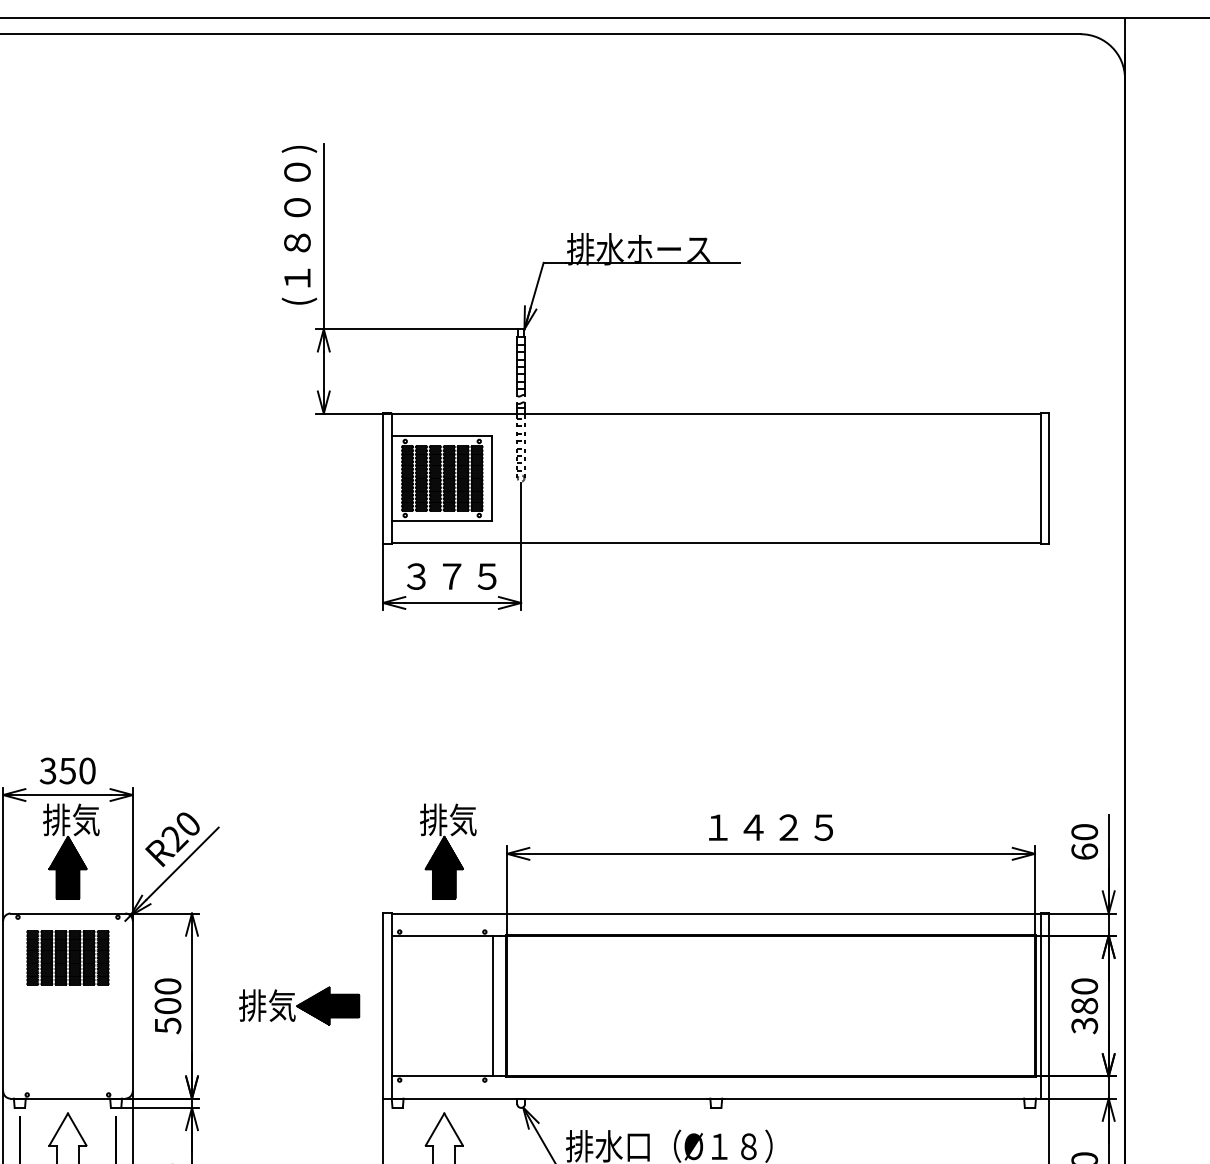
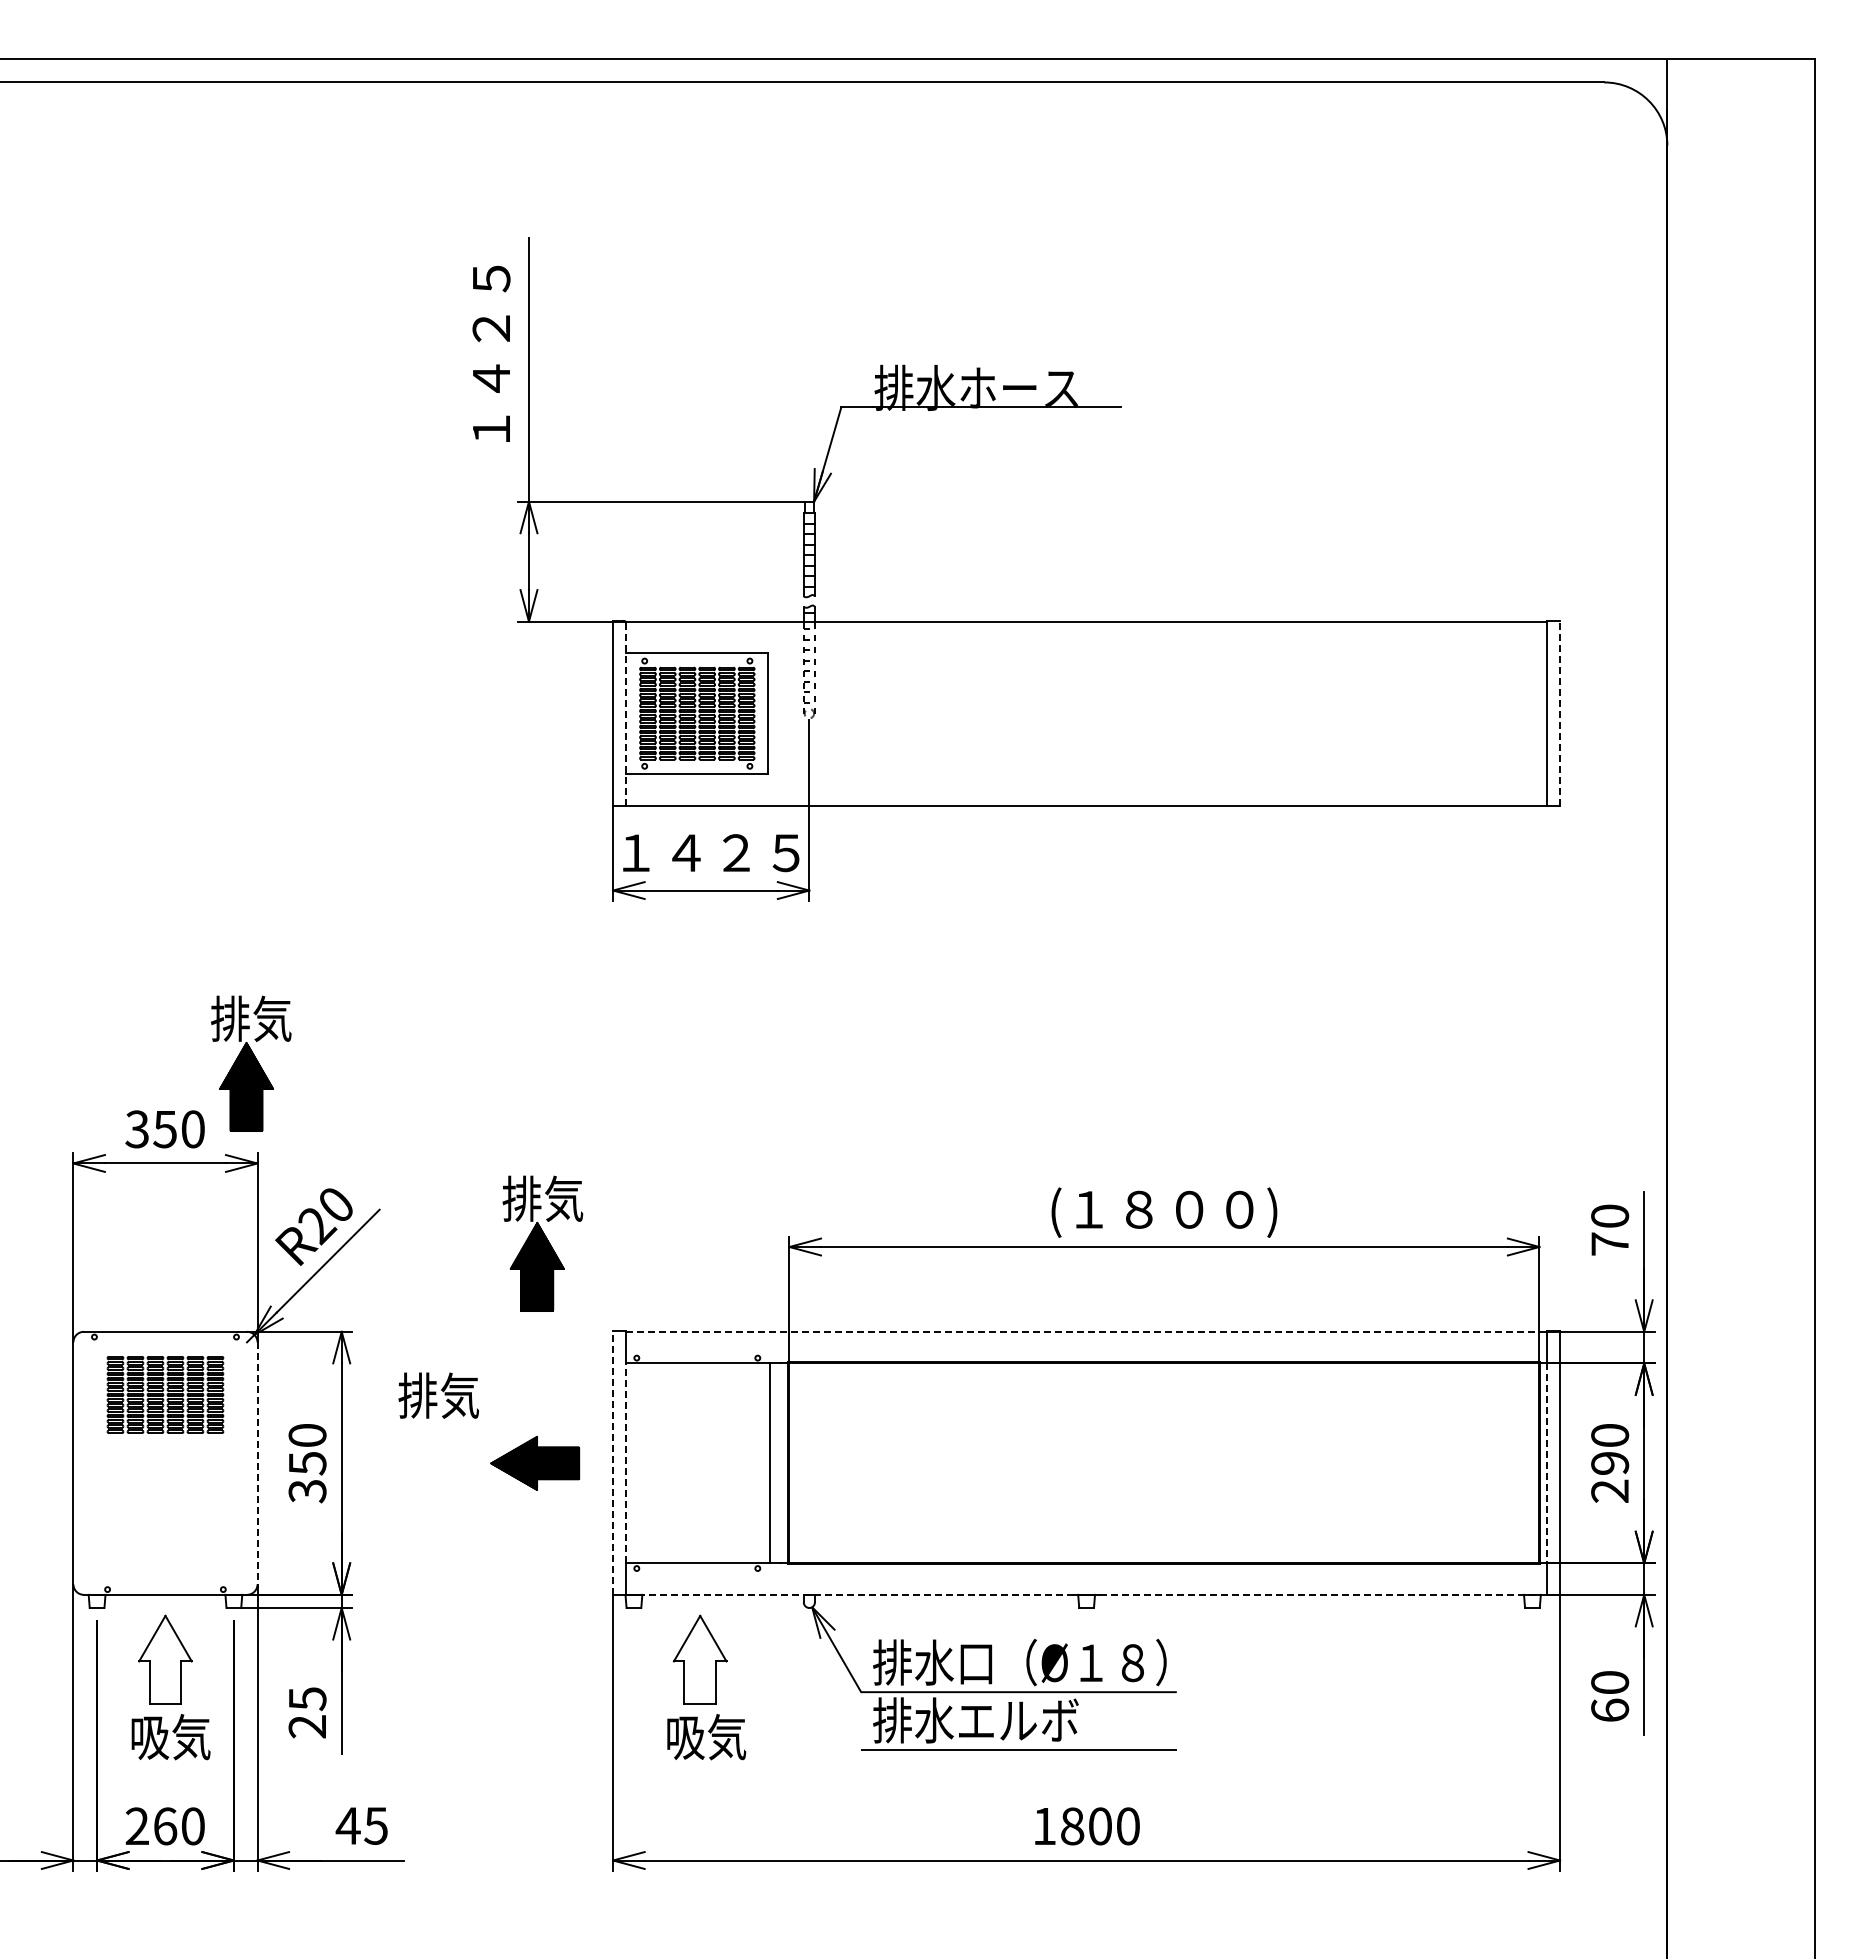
text: (299, 224) -> (494, 353), (１８００) -> １４２５
line: (391, 478) -> (625, 713), solid -> dashed
line: (1049, 478) -> (1560, 713), solid -> dashed
text: (452, 576) -> (711, 853), ３７５ -> １４２５
text: (771, 829) -> (1164, 1212), １４２５ -> (１８００)
part: (71, 851) -> (251, 1063), moved
part: (448, 851) -> (542, 1243), moved
text: (1084, 851) -> (1610, 1243), 60 -> 70
line: (716, 913) -> (1086, 1331), solid -> dashed
text: (267, 1005) -> (438, 1395), moved
line: (383, 1005) -> (613, 1462), solid -> dashed
line: (132, 1006) -> (257, 1463), solid -> dashed
line: (391, 1006) -> (625, 1463), solid -> dashed
line: (1040, 1006) -> (1547, 1463), solid -> dashed
text: (167, 1016) -> (307, 1477), 500 -> 350
text: (1084, 1016) -> (1610, 1477), 380 -> 290
line: (721, 1098) -> (1094, 1594), solid -> dashed

